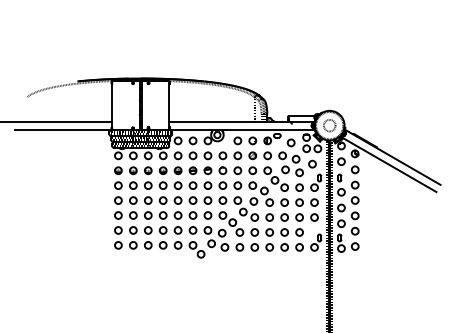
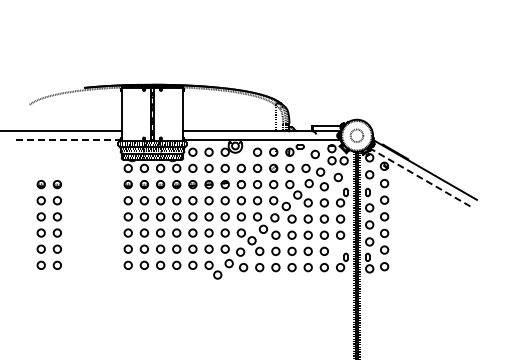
line: (63, 130) -> (68, 140), solid -> dashed
line: (388, 164) -> (420, 177), solid -> dashed
part: (44, 207) -> (48, 224), added

